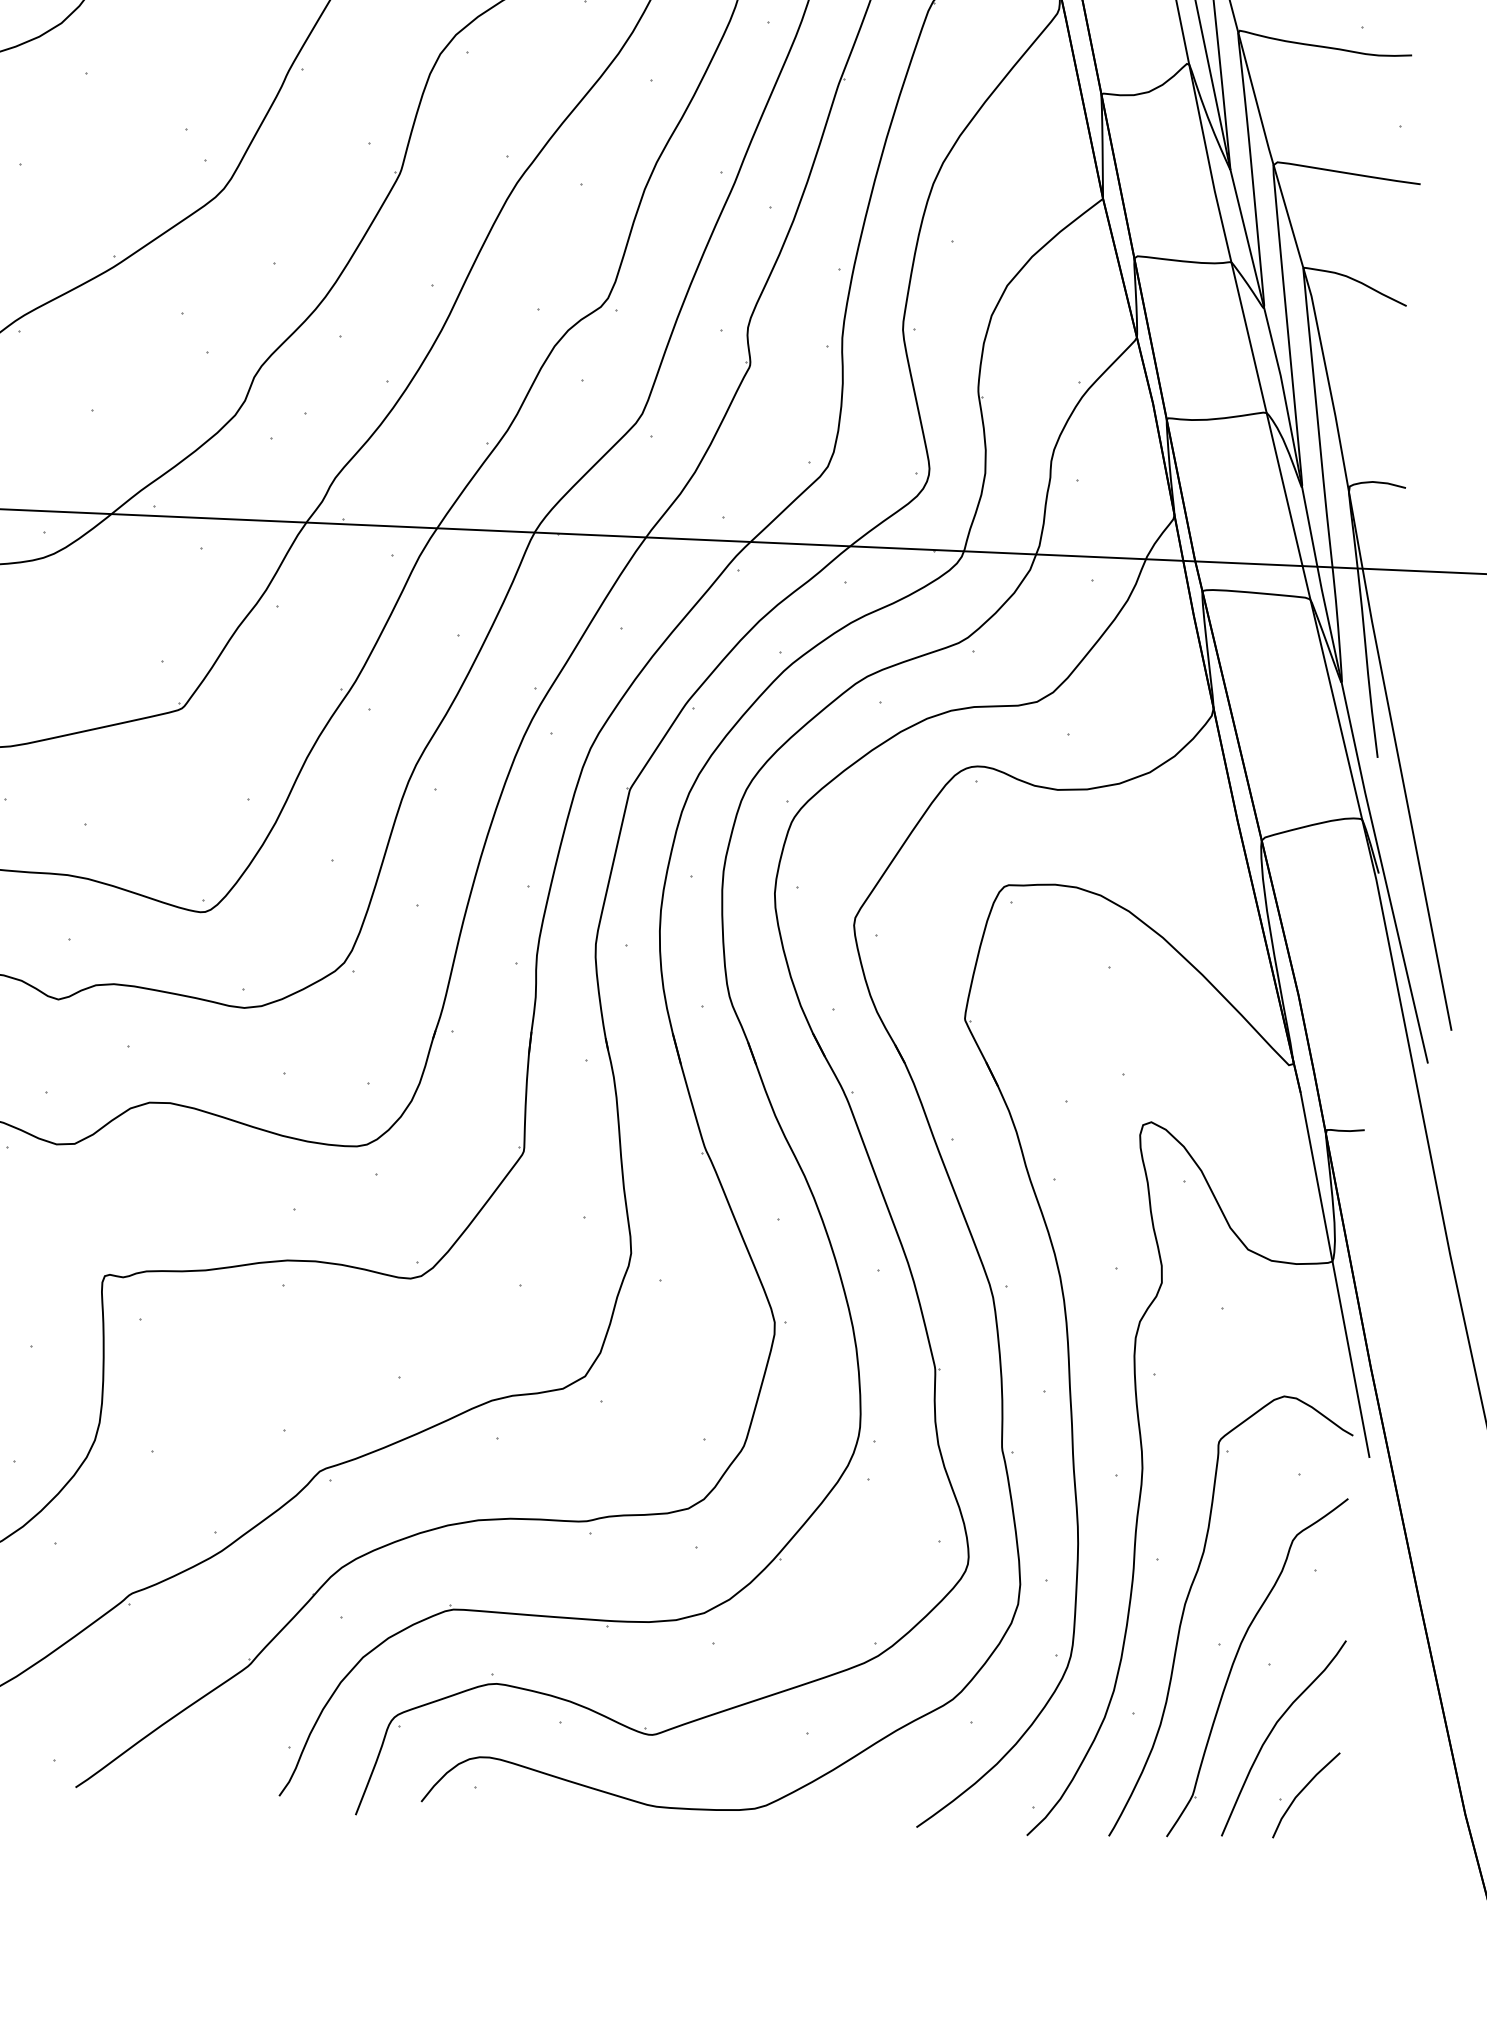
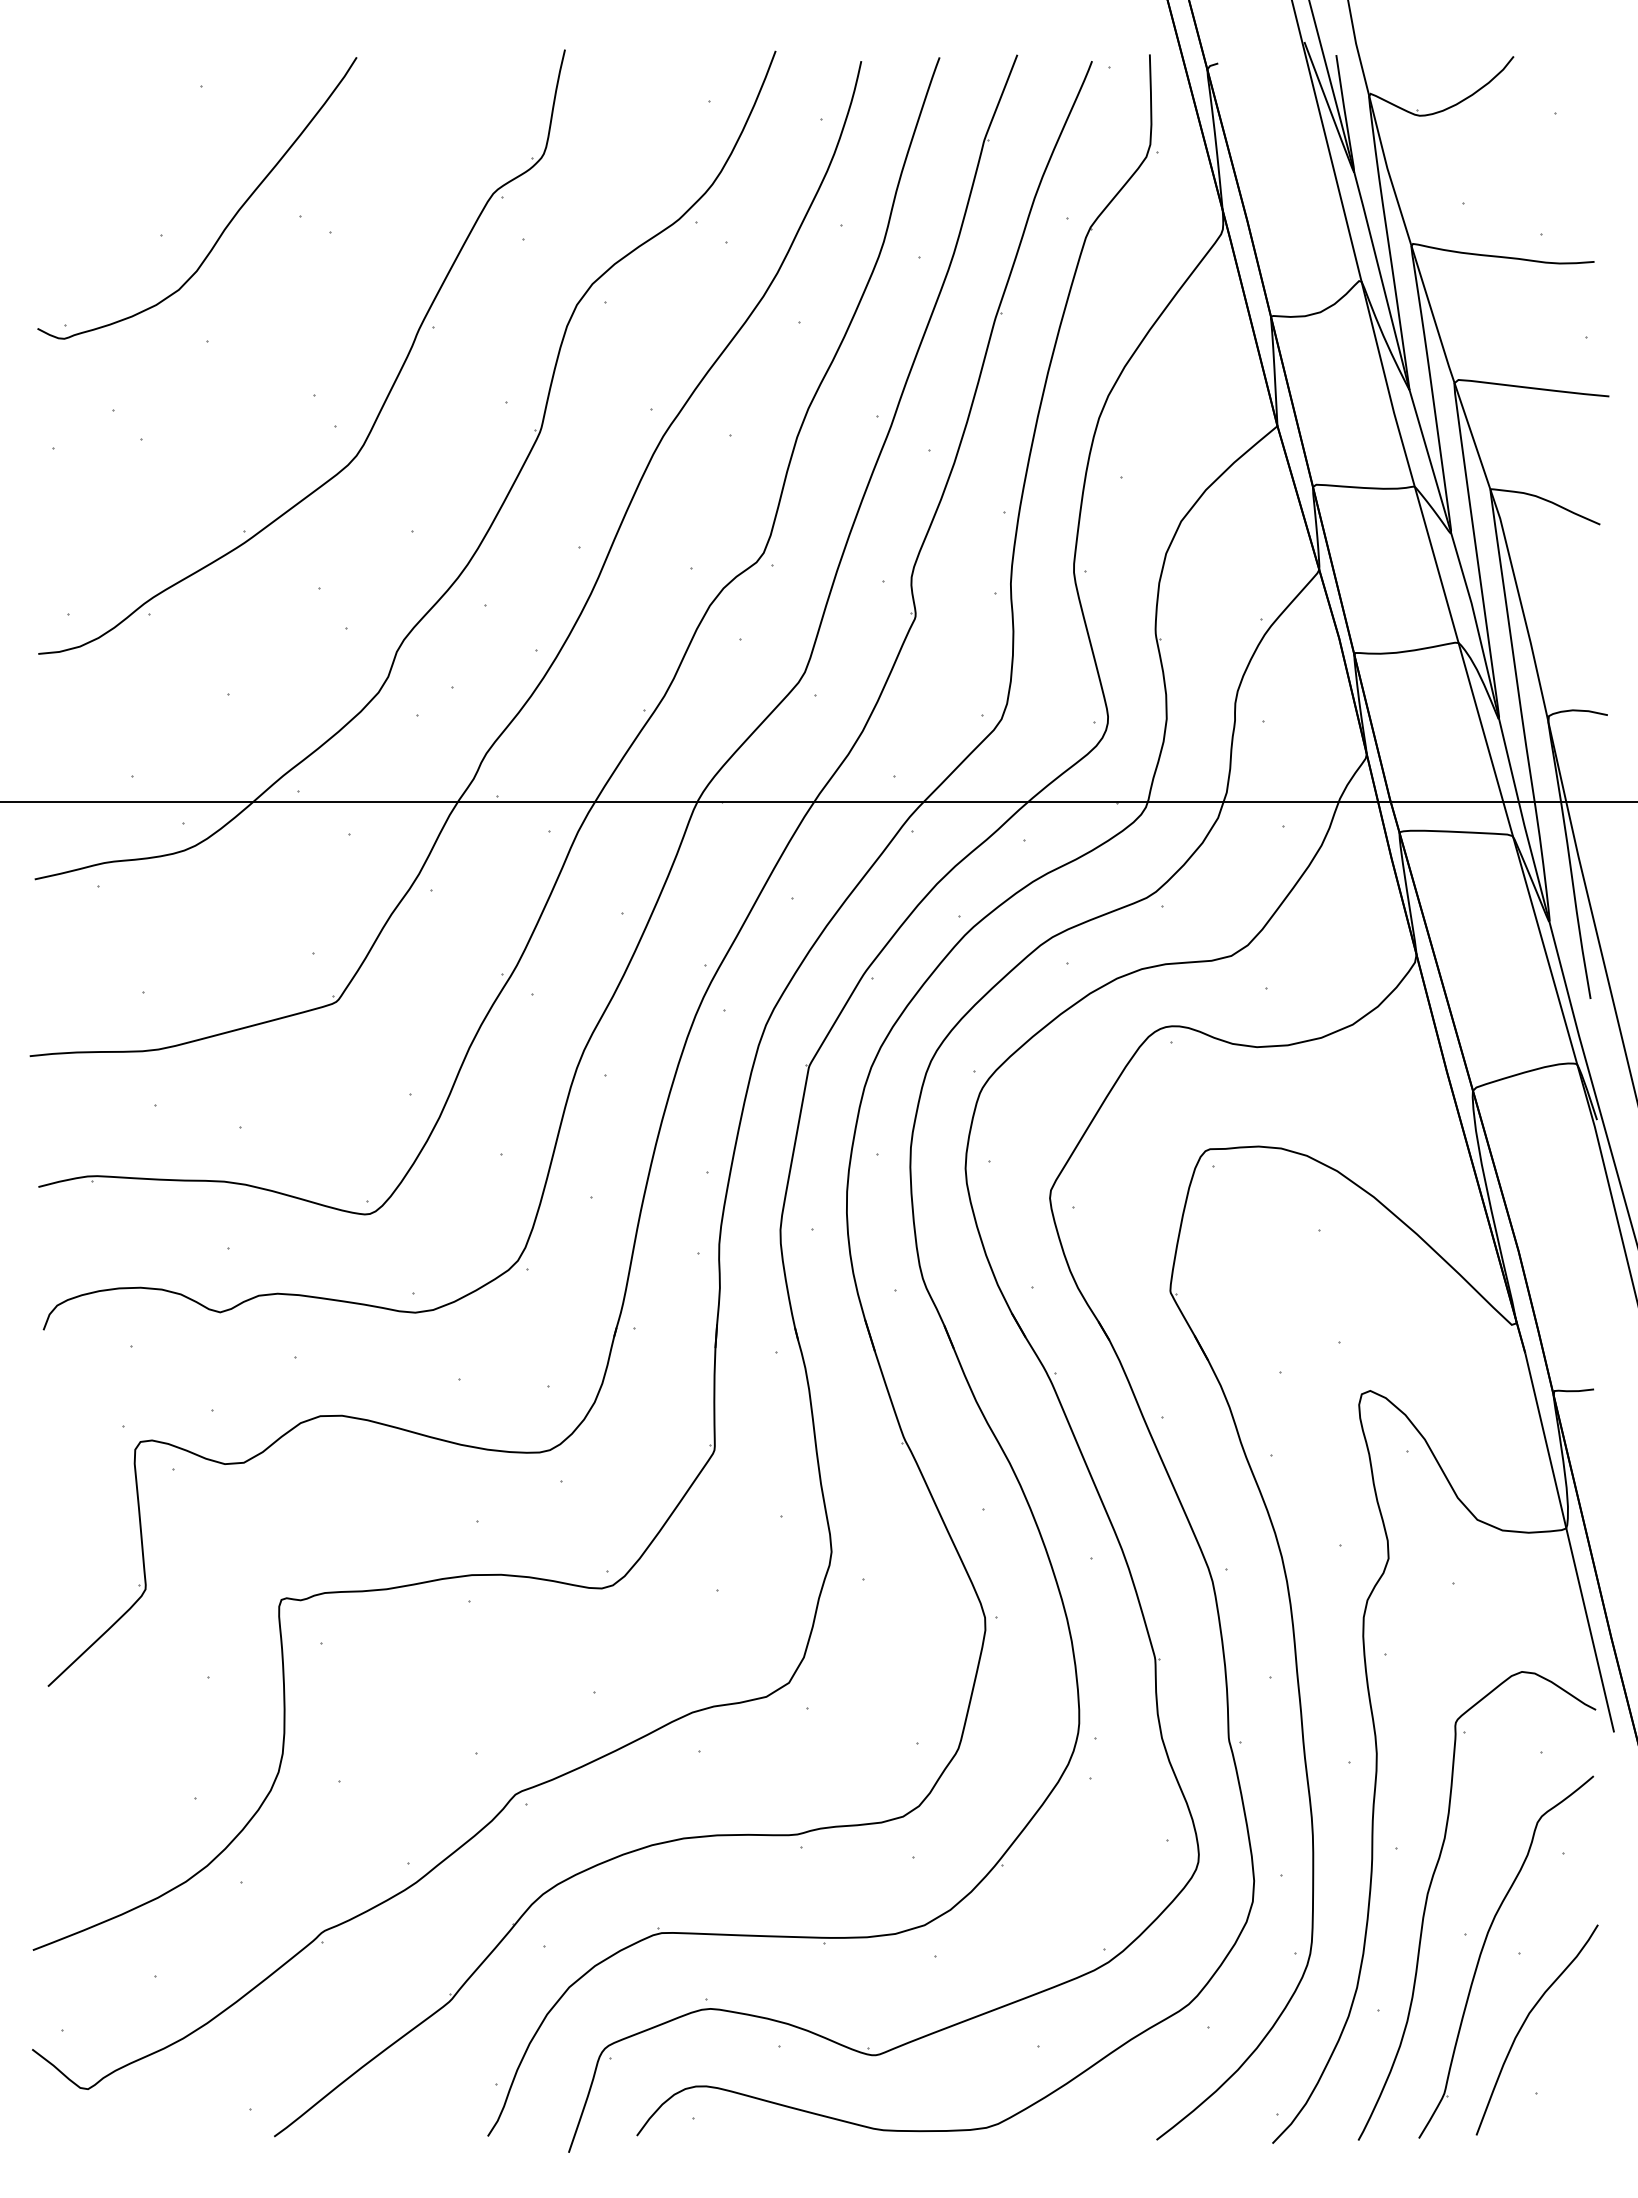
line: (1302, 1791) -> (1559, 2084), removed

